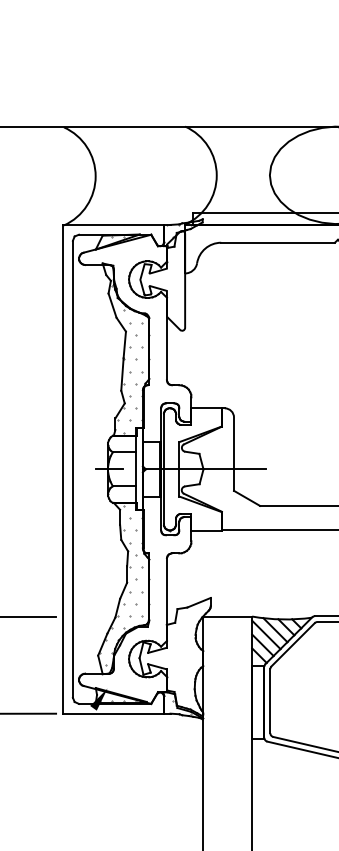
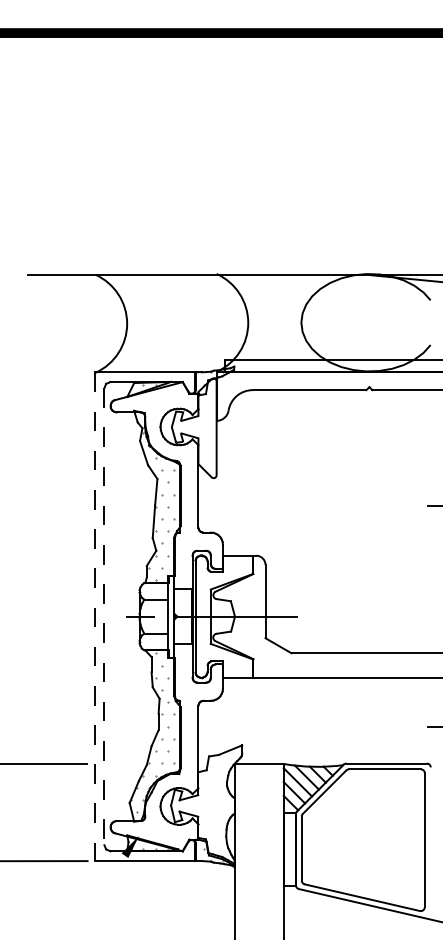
line: (73, 469) -> (104, 616), solid -> dashed
line: (63, 470) -> (94, 617), solid -> dashed

